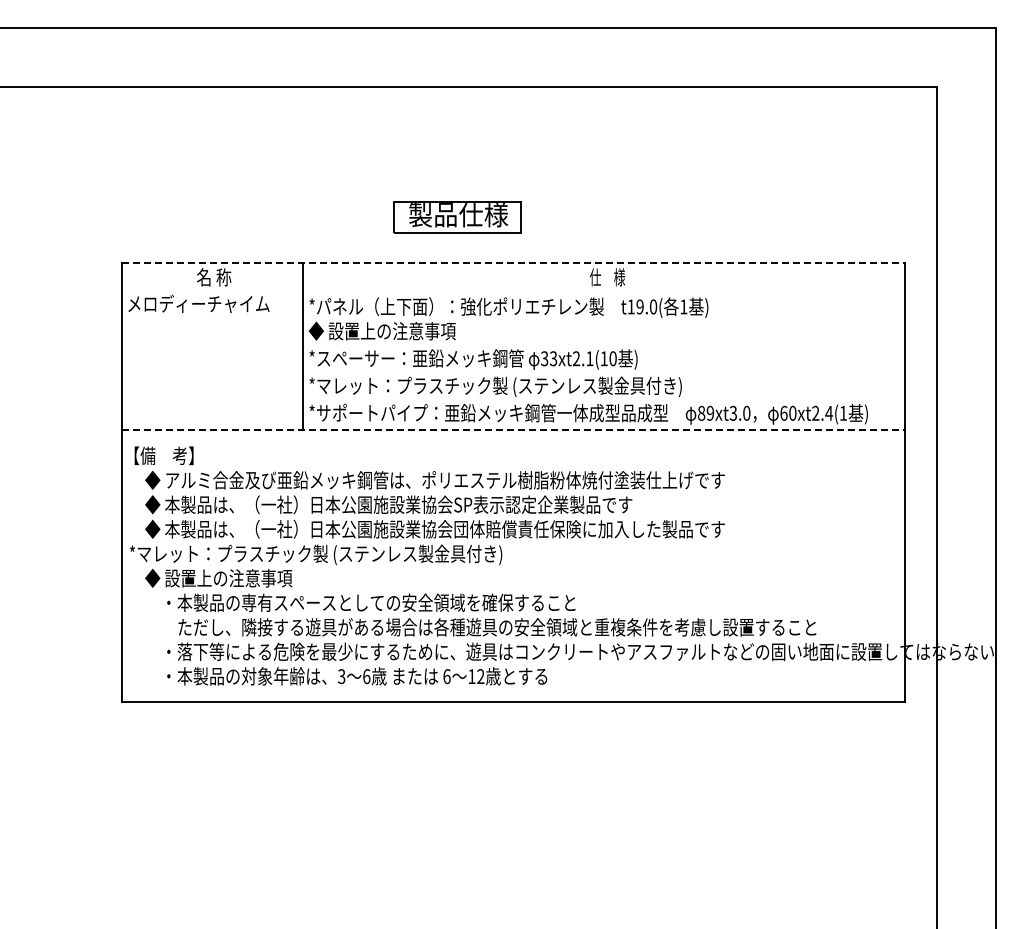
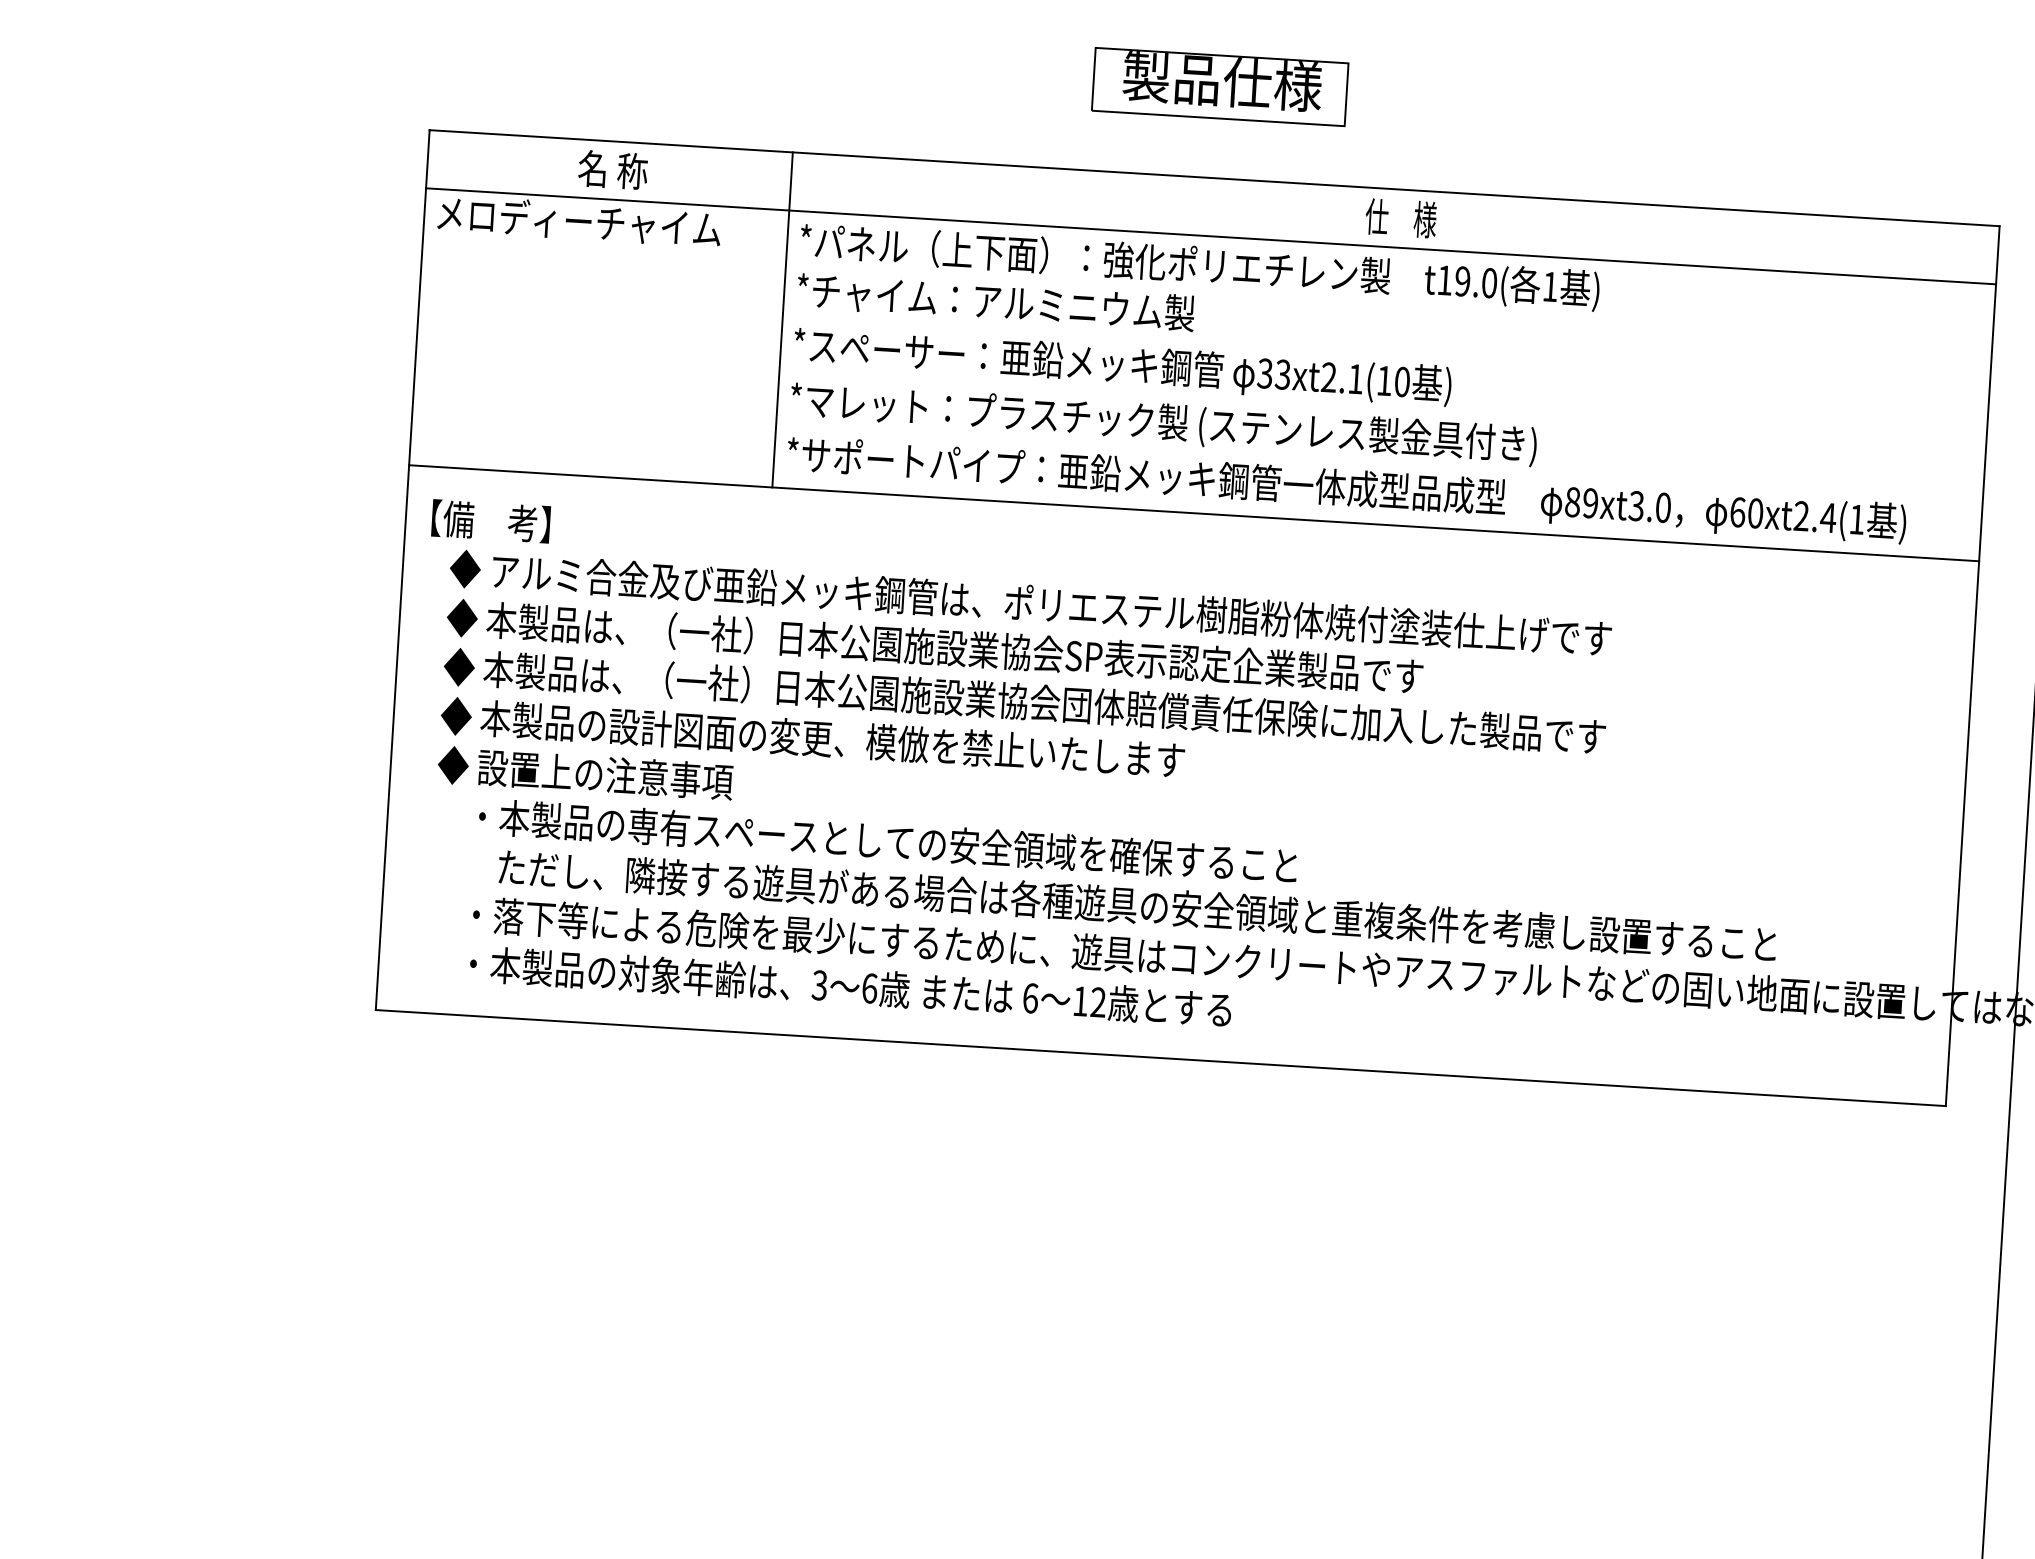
part: (457, 217) -> (1220, 86), moved
line: (513, 263) -> (1214, 179), dashed -> solid
line: (513, 292) -> (1210, 237), added
text: (407, 330) -> (993, 300), ◆ 設置上の注意事項 -> *チャイム：アルミニウム製
line: (513, 430) -> (1193, 513), dashed -> solid
text: (323, 554) -> (798, 738), *マレット：プラスチック製 (ステンレス製金具付き) -> ◆ 本製品の設計図面の変更、模倣を禁止いたします

